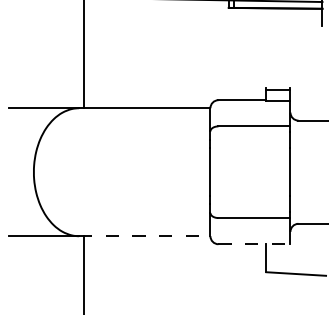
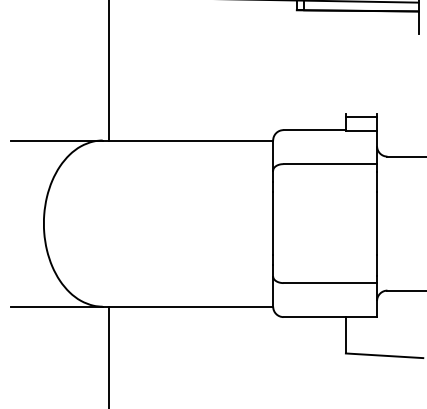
line: (145, 236) -> (188, 306), dashed -> solid
line: (254, 244) -> (330, 317), dashed -> solid

